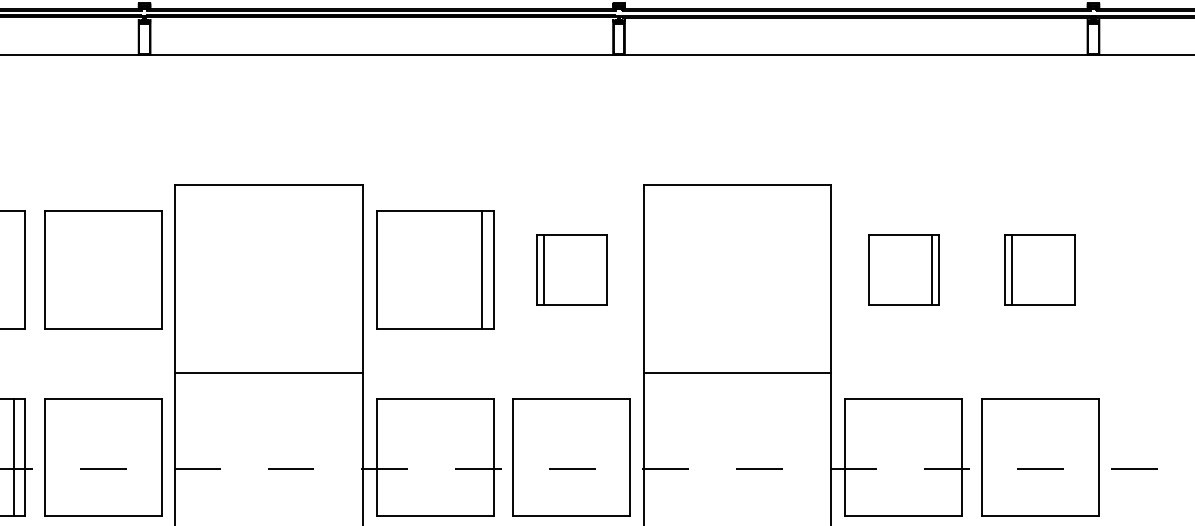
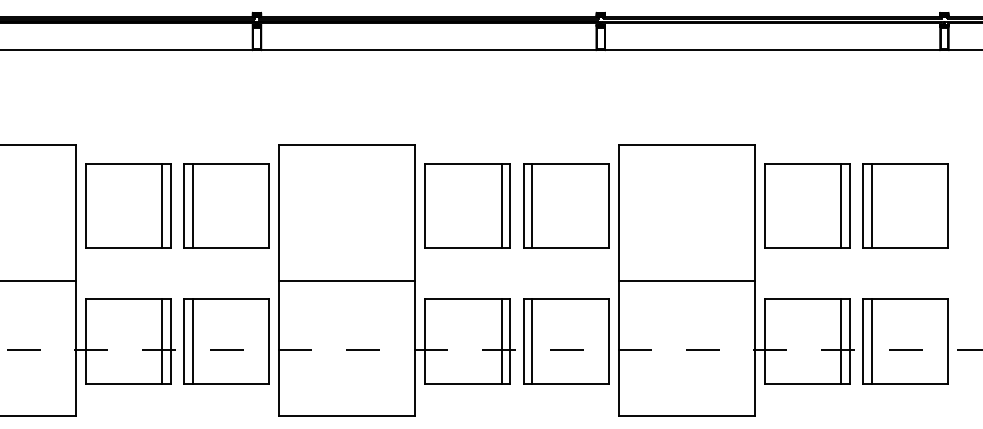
line: (14, 269) -> (162, 205), added
line: (55, 269) -> (192, 205), added
part: (571, 269) -> (566, 205), size x1.67
part: (904, 269) -> (807, 205), size x1.67
part: (1039, 269) -> (905, 205), size x1.67
line: (55, 456) -> (192, 341), added
line: (482, 456) -> (501, 341), added
line: (524, 456) -> (532, 341), added
line: (951, 456) -> (841, 341), added
line: (992, 456) -> (871, 341), added

